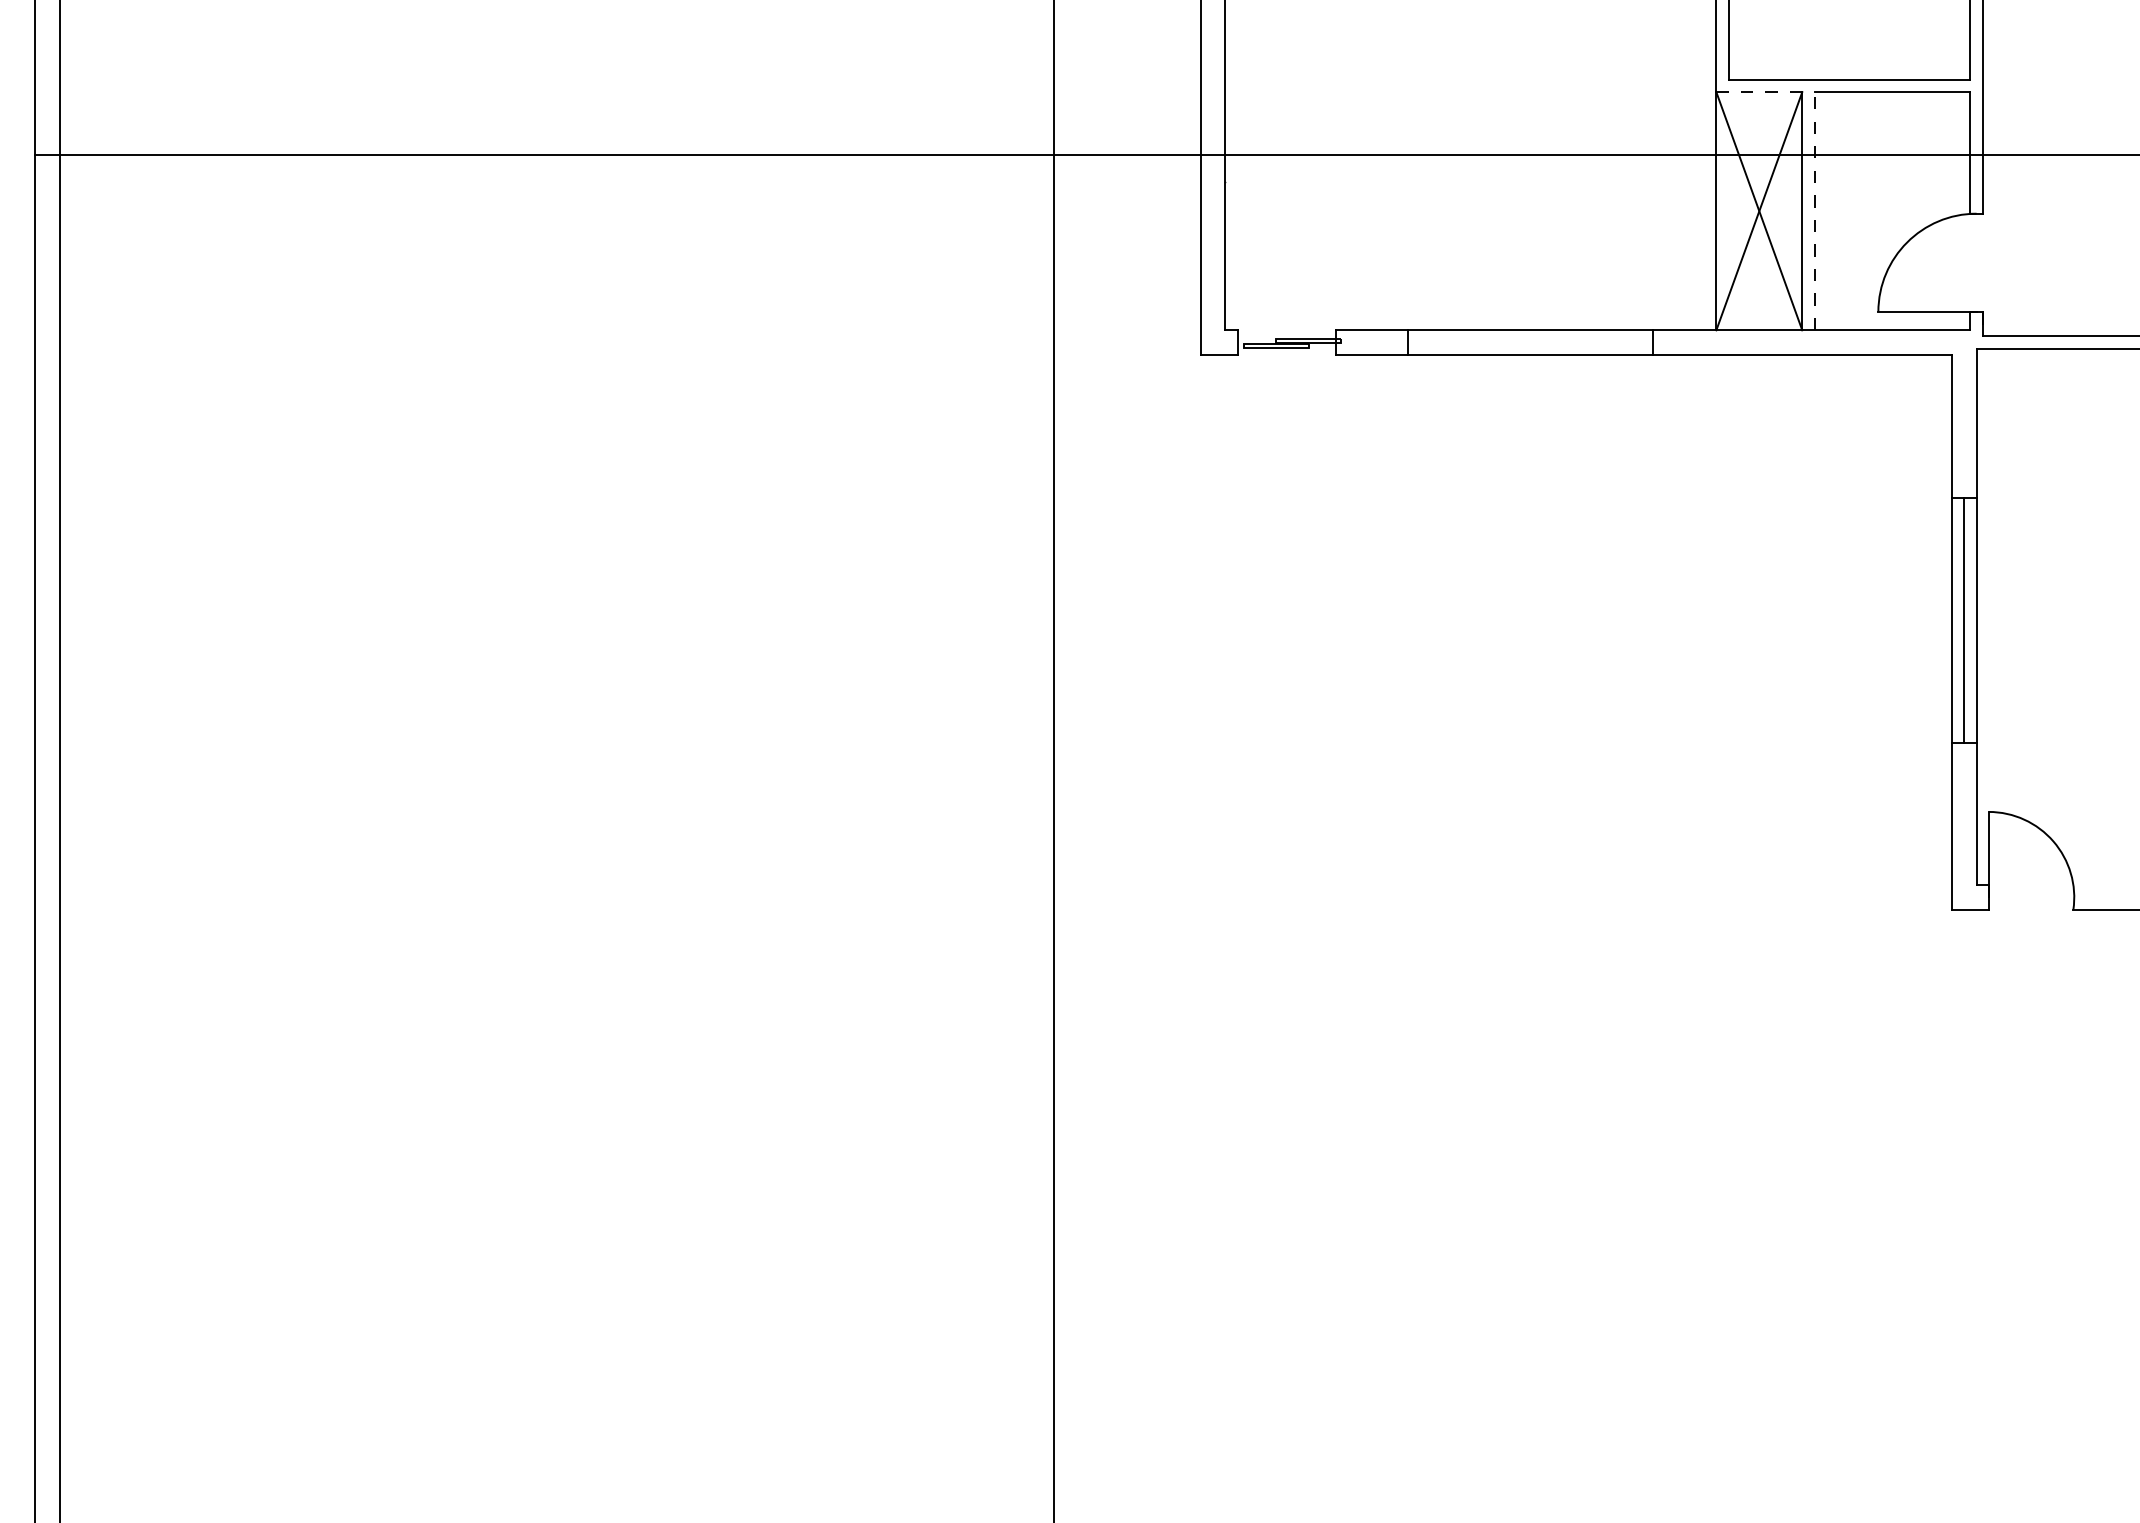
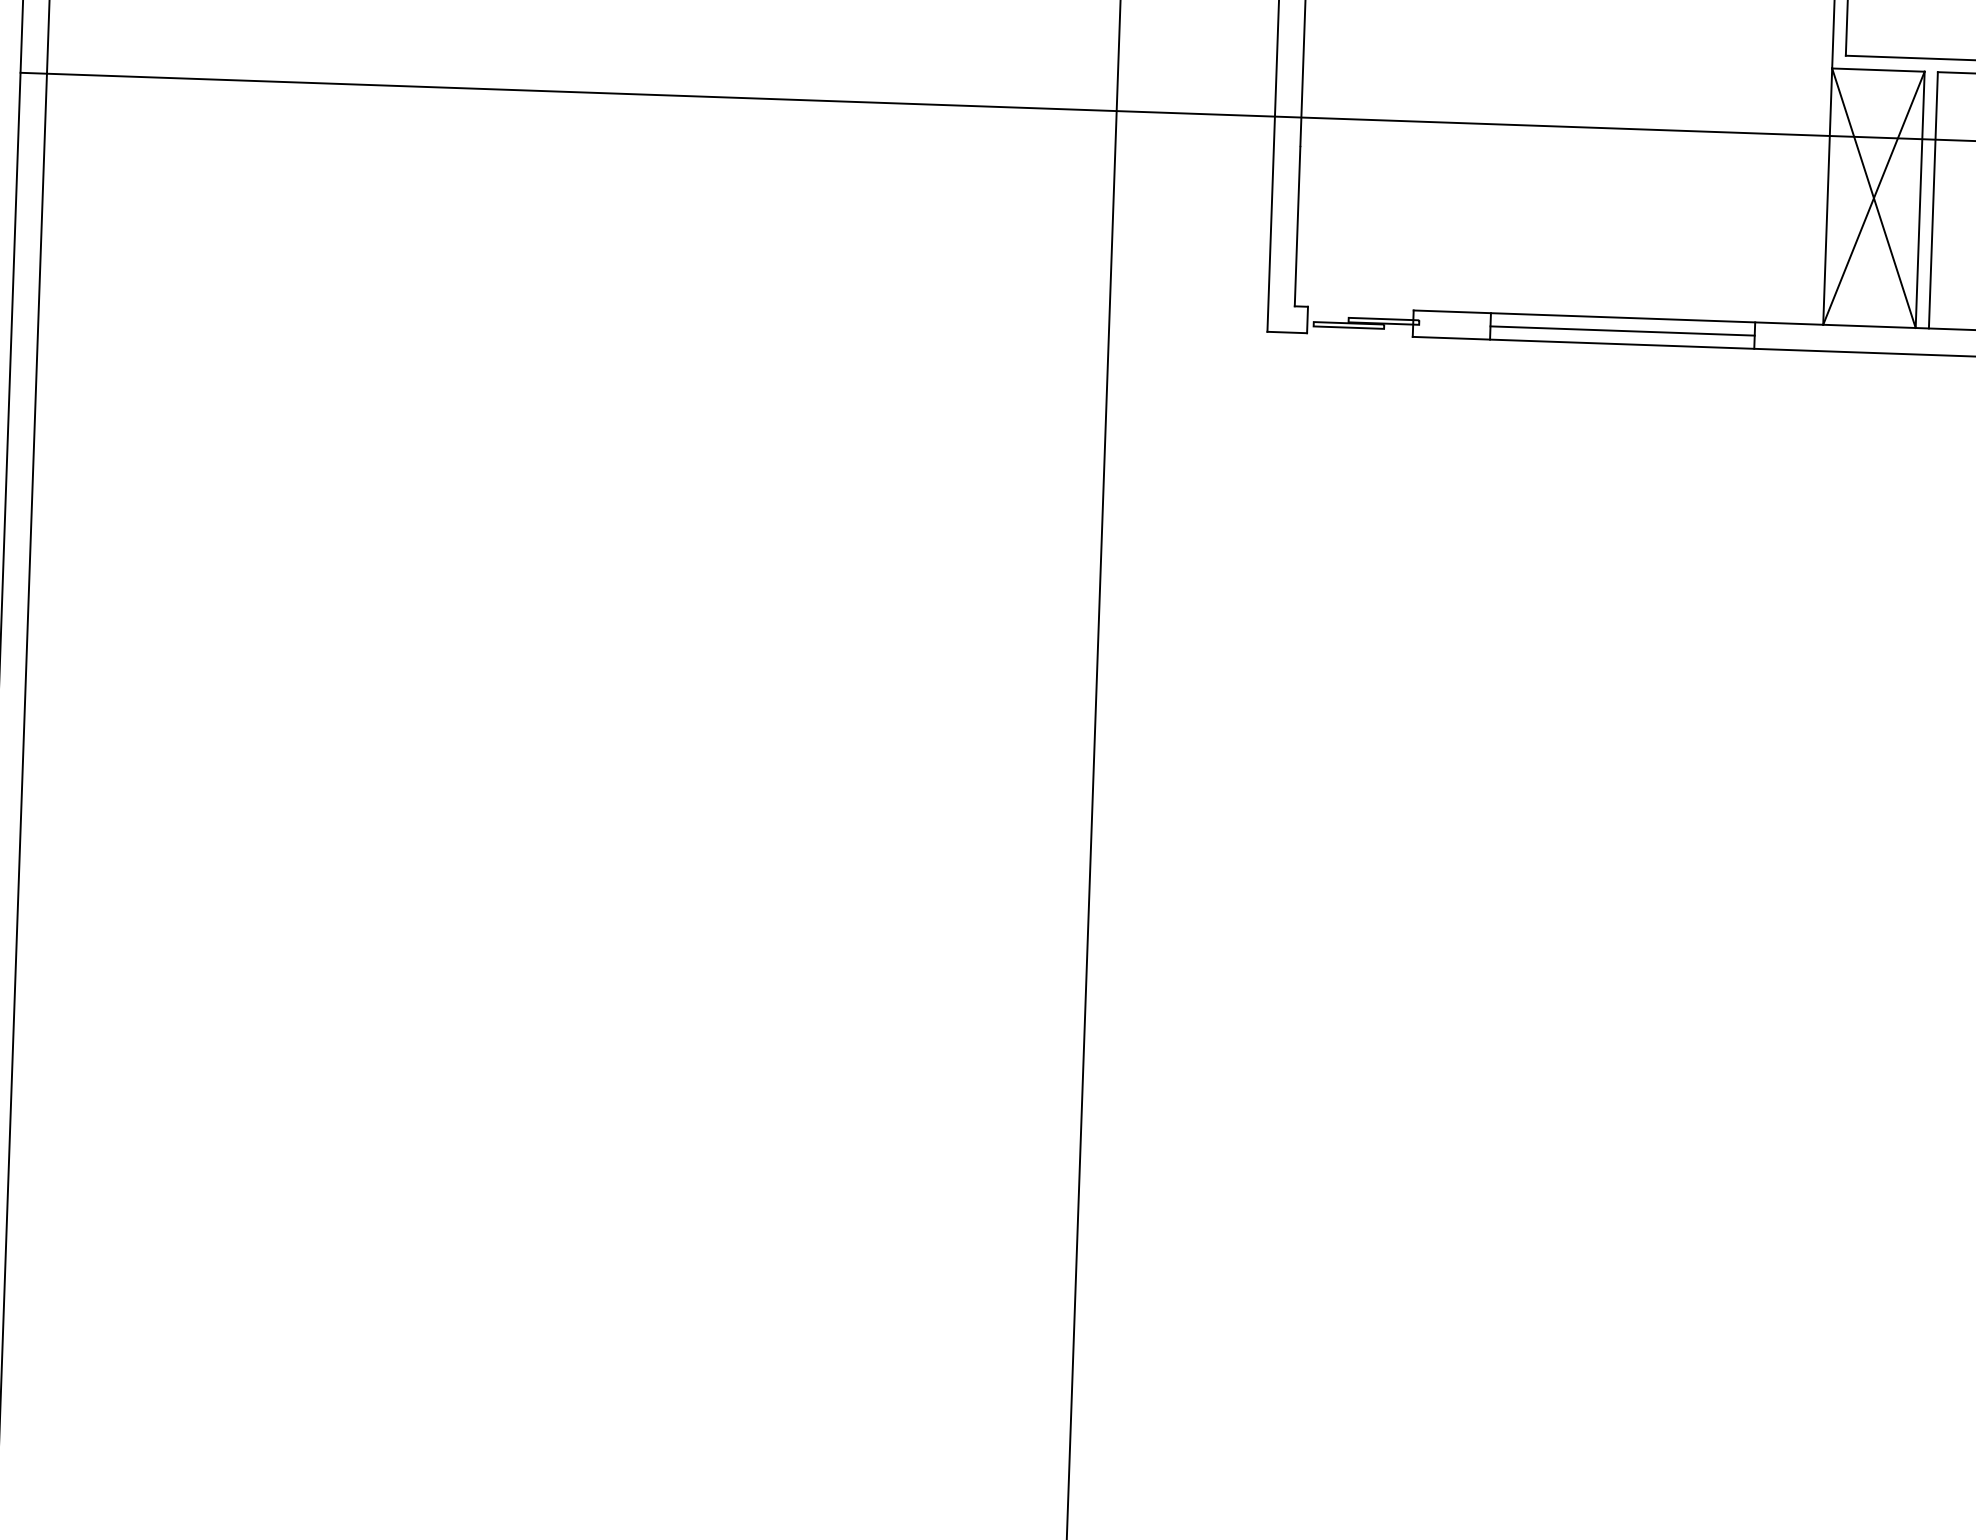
line: (1759, 92) -> (1878, 70), dashed -> solid
line: (1814, 210) -> (1933, 199), dashed -> solid
line: (1530, 342) -> (1622, 330), added

